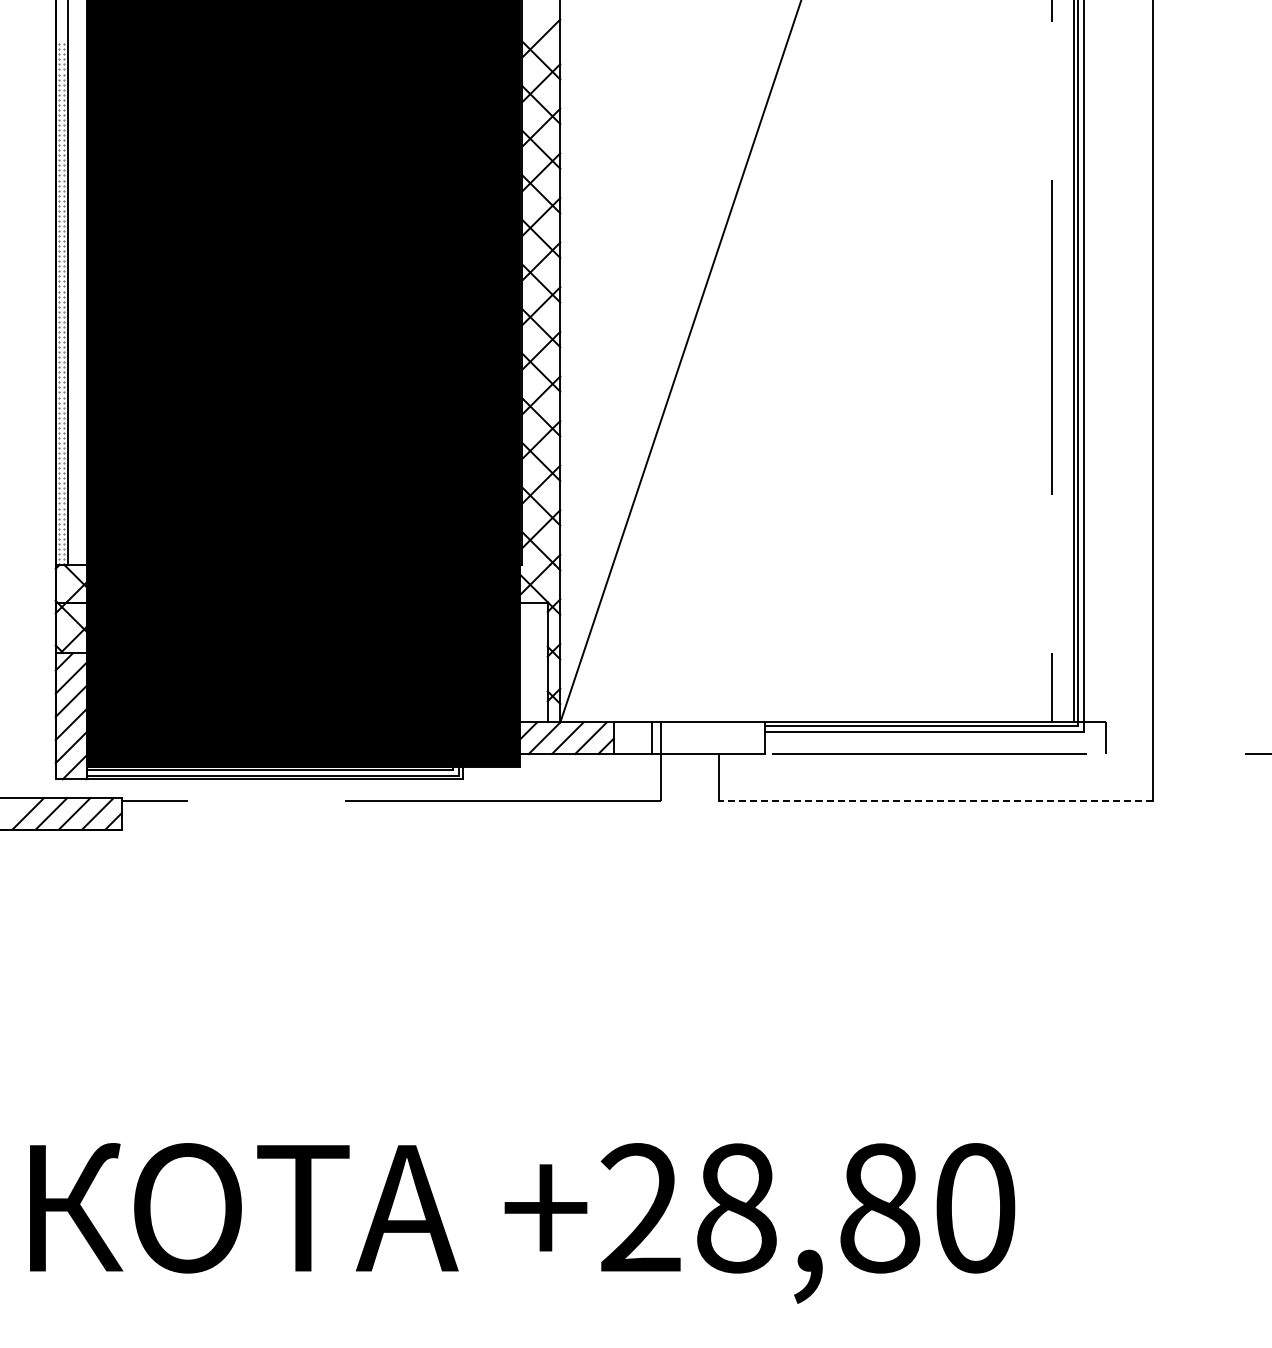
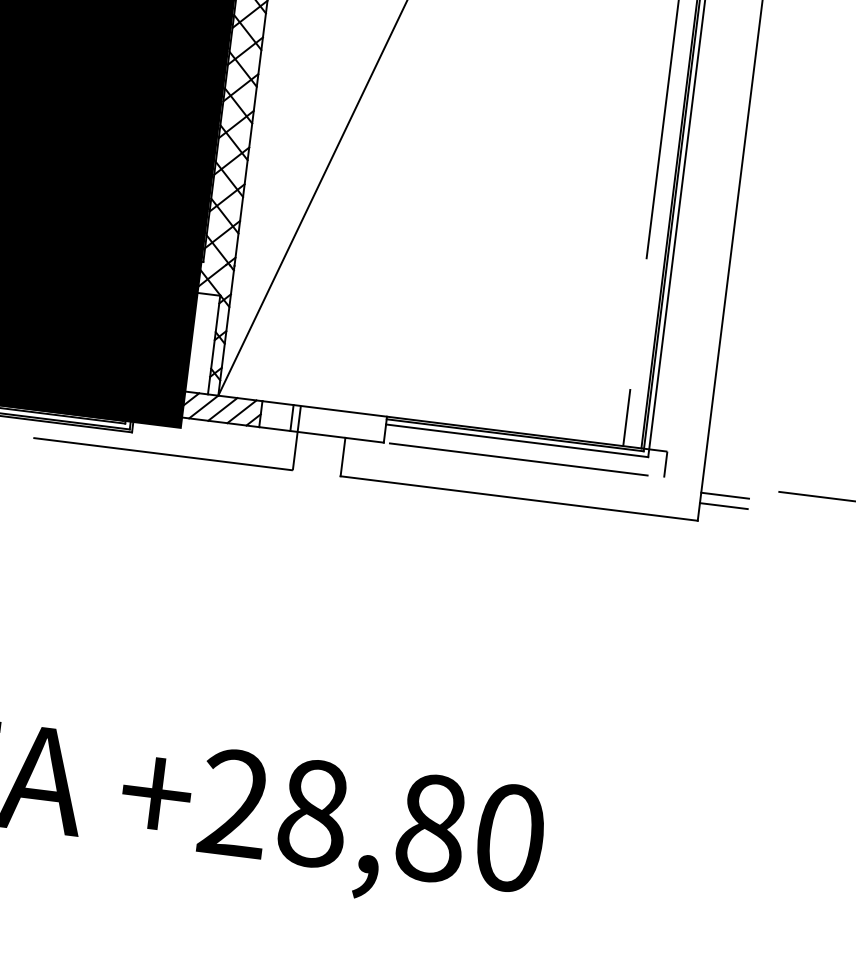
line: (1181, 766) -> (725, 495), added
line: (1181, 779) -> (723, 506), added
line: (935, 800) -> (519, 498), dashed -> solid

